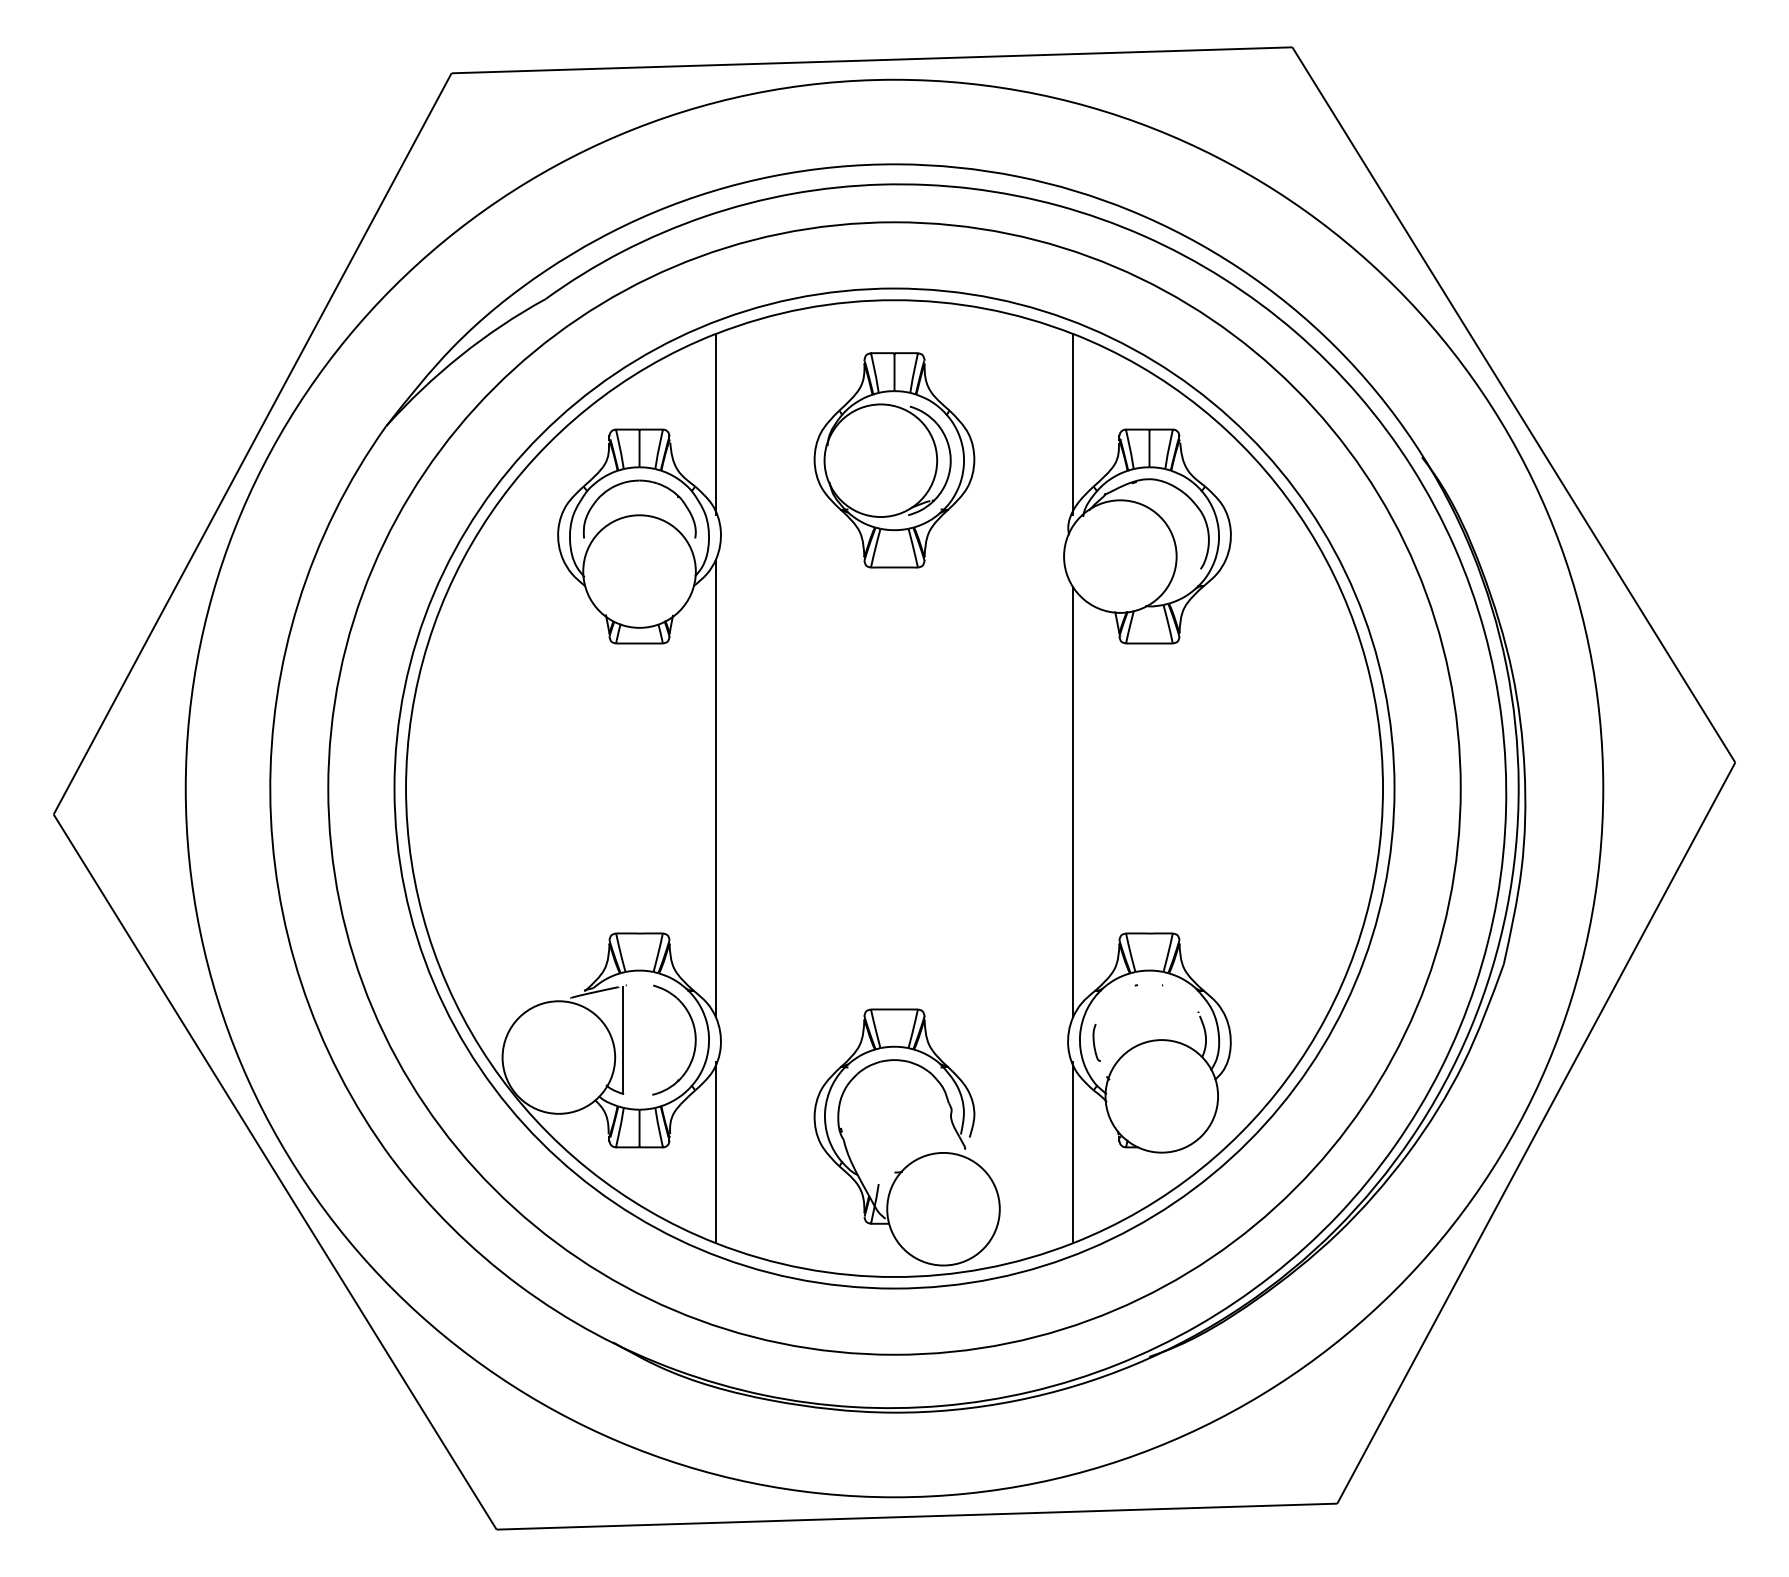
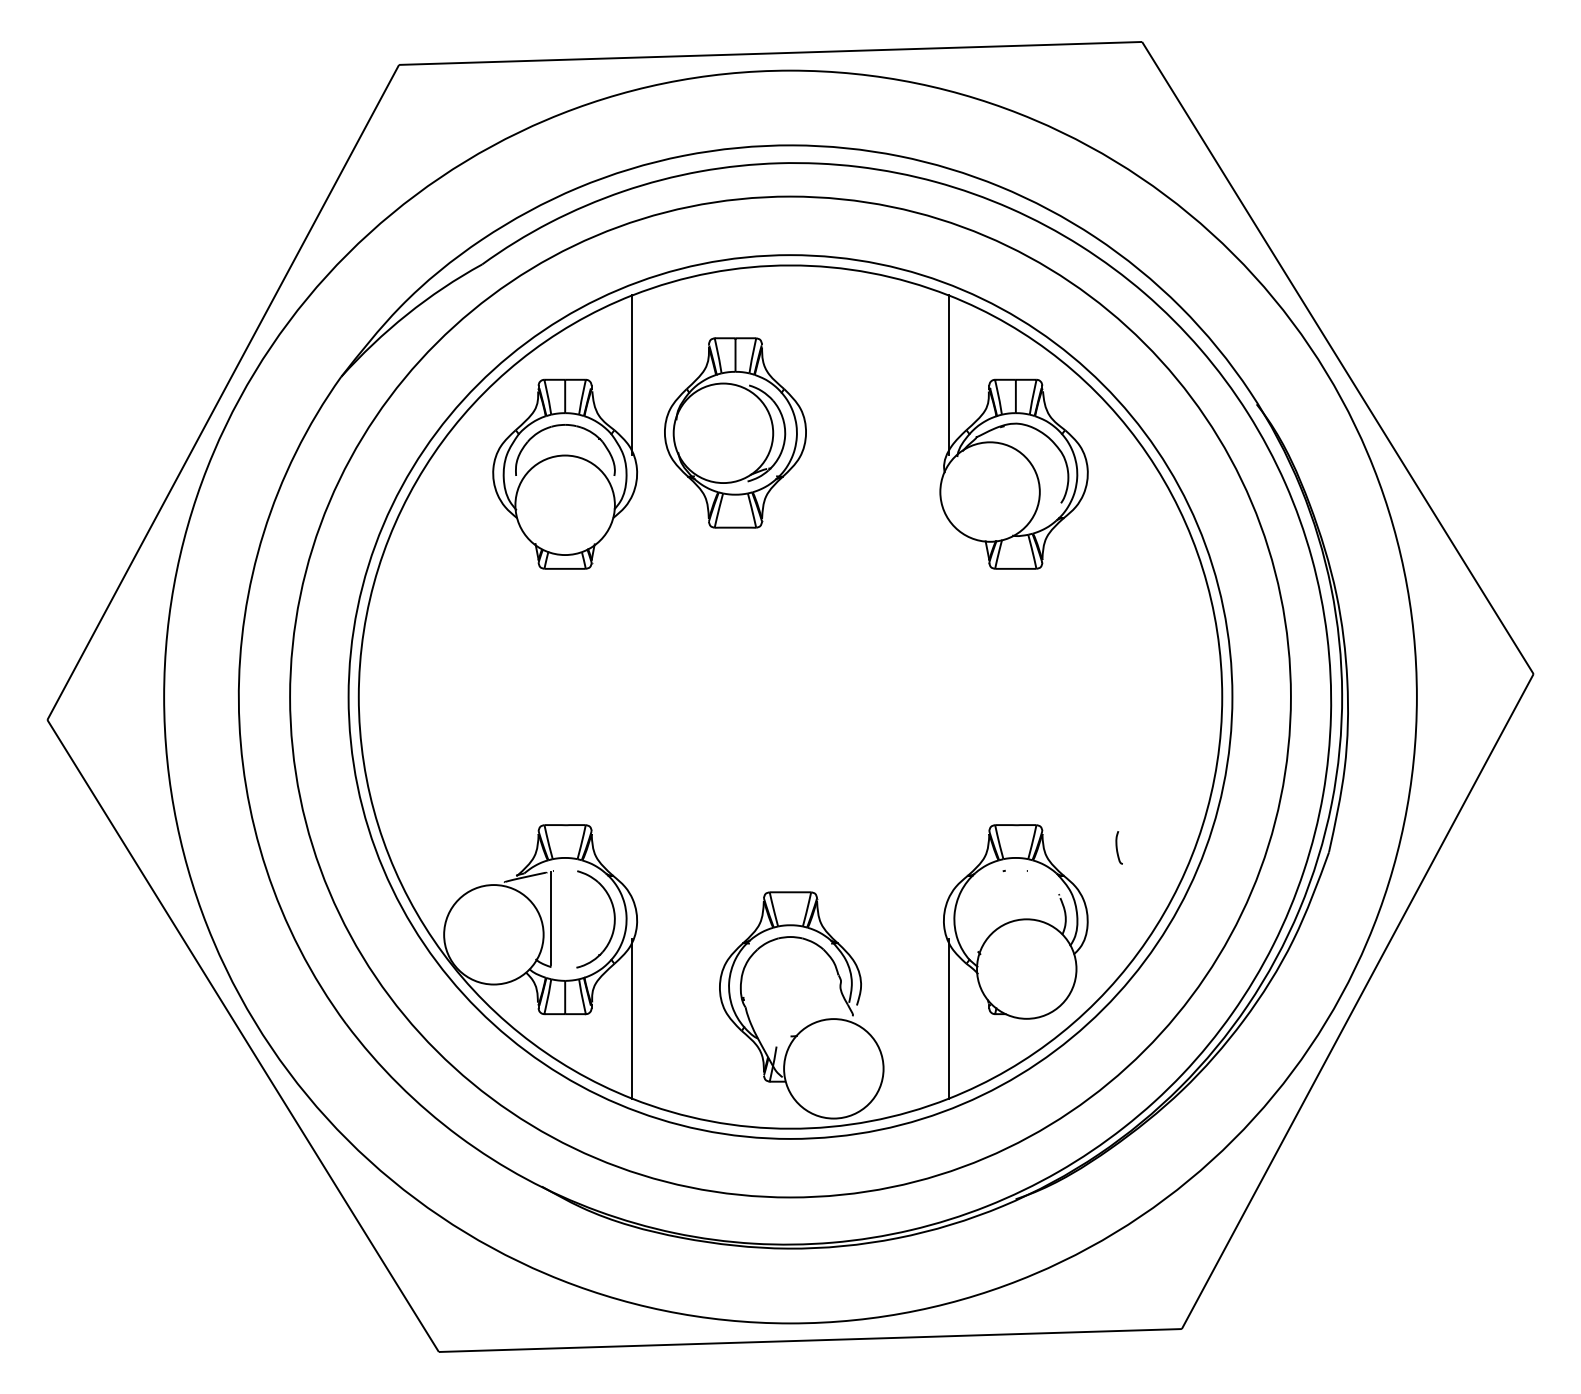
part: (894, 459) -> (735, 432), moved
line: (715, 787) -> (632, 696), removed
line: (1073, 801) -> (948, 708), removed
curve: (1094, 1042) -> (1117, 847), moved

